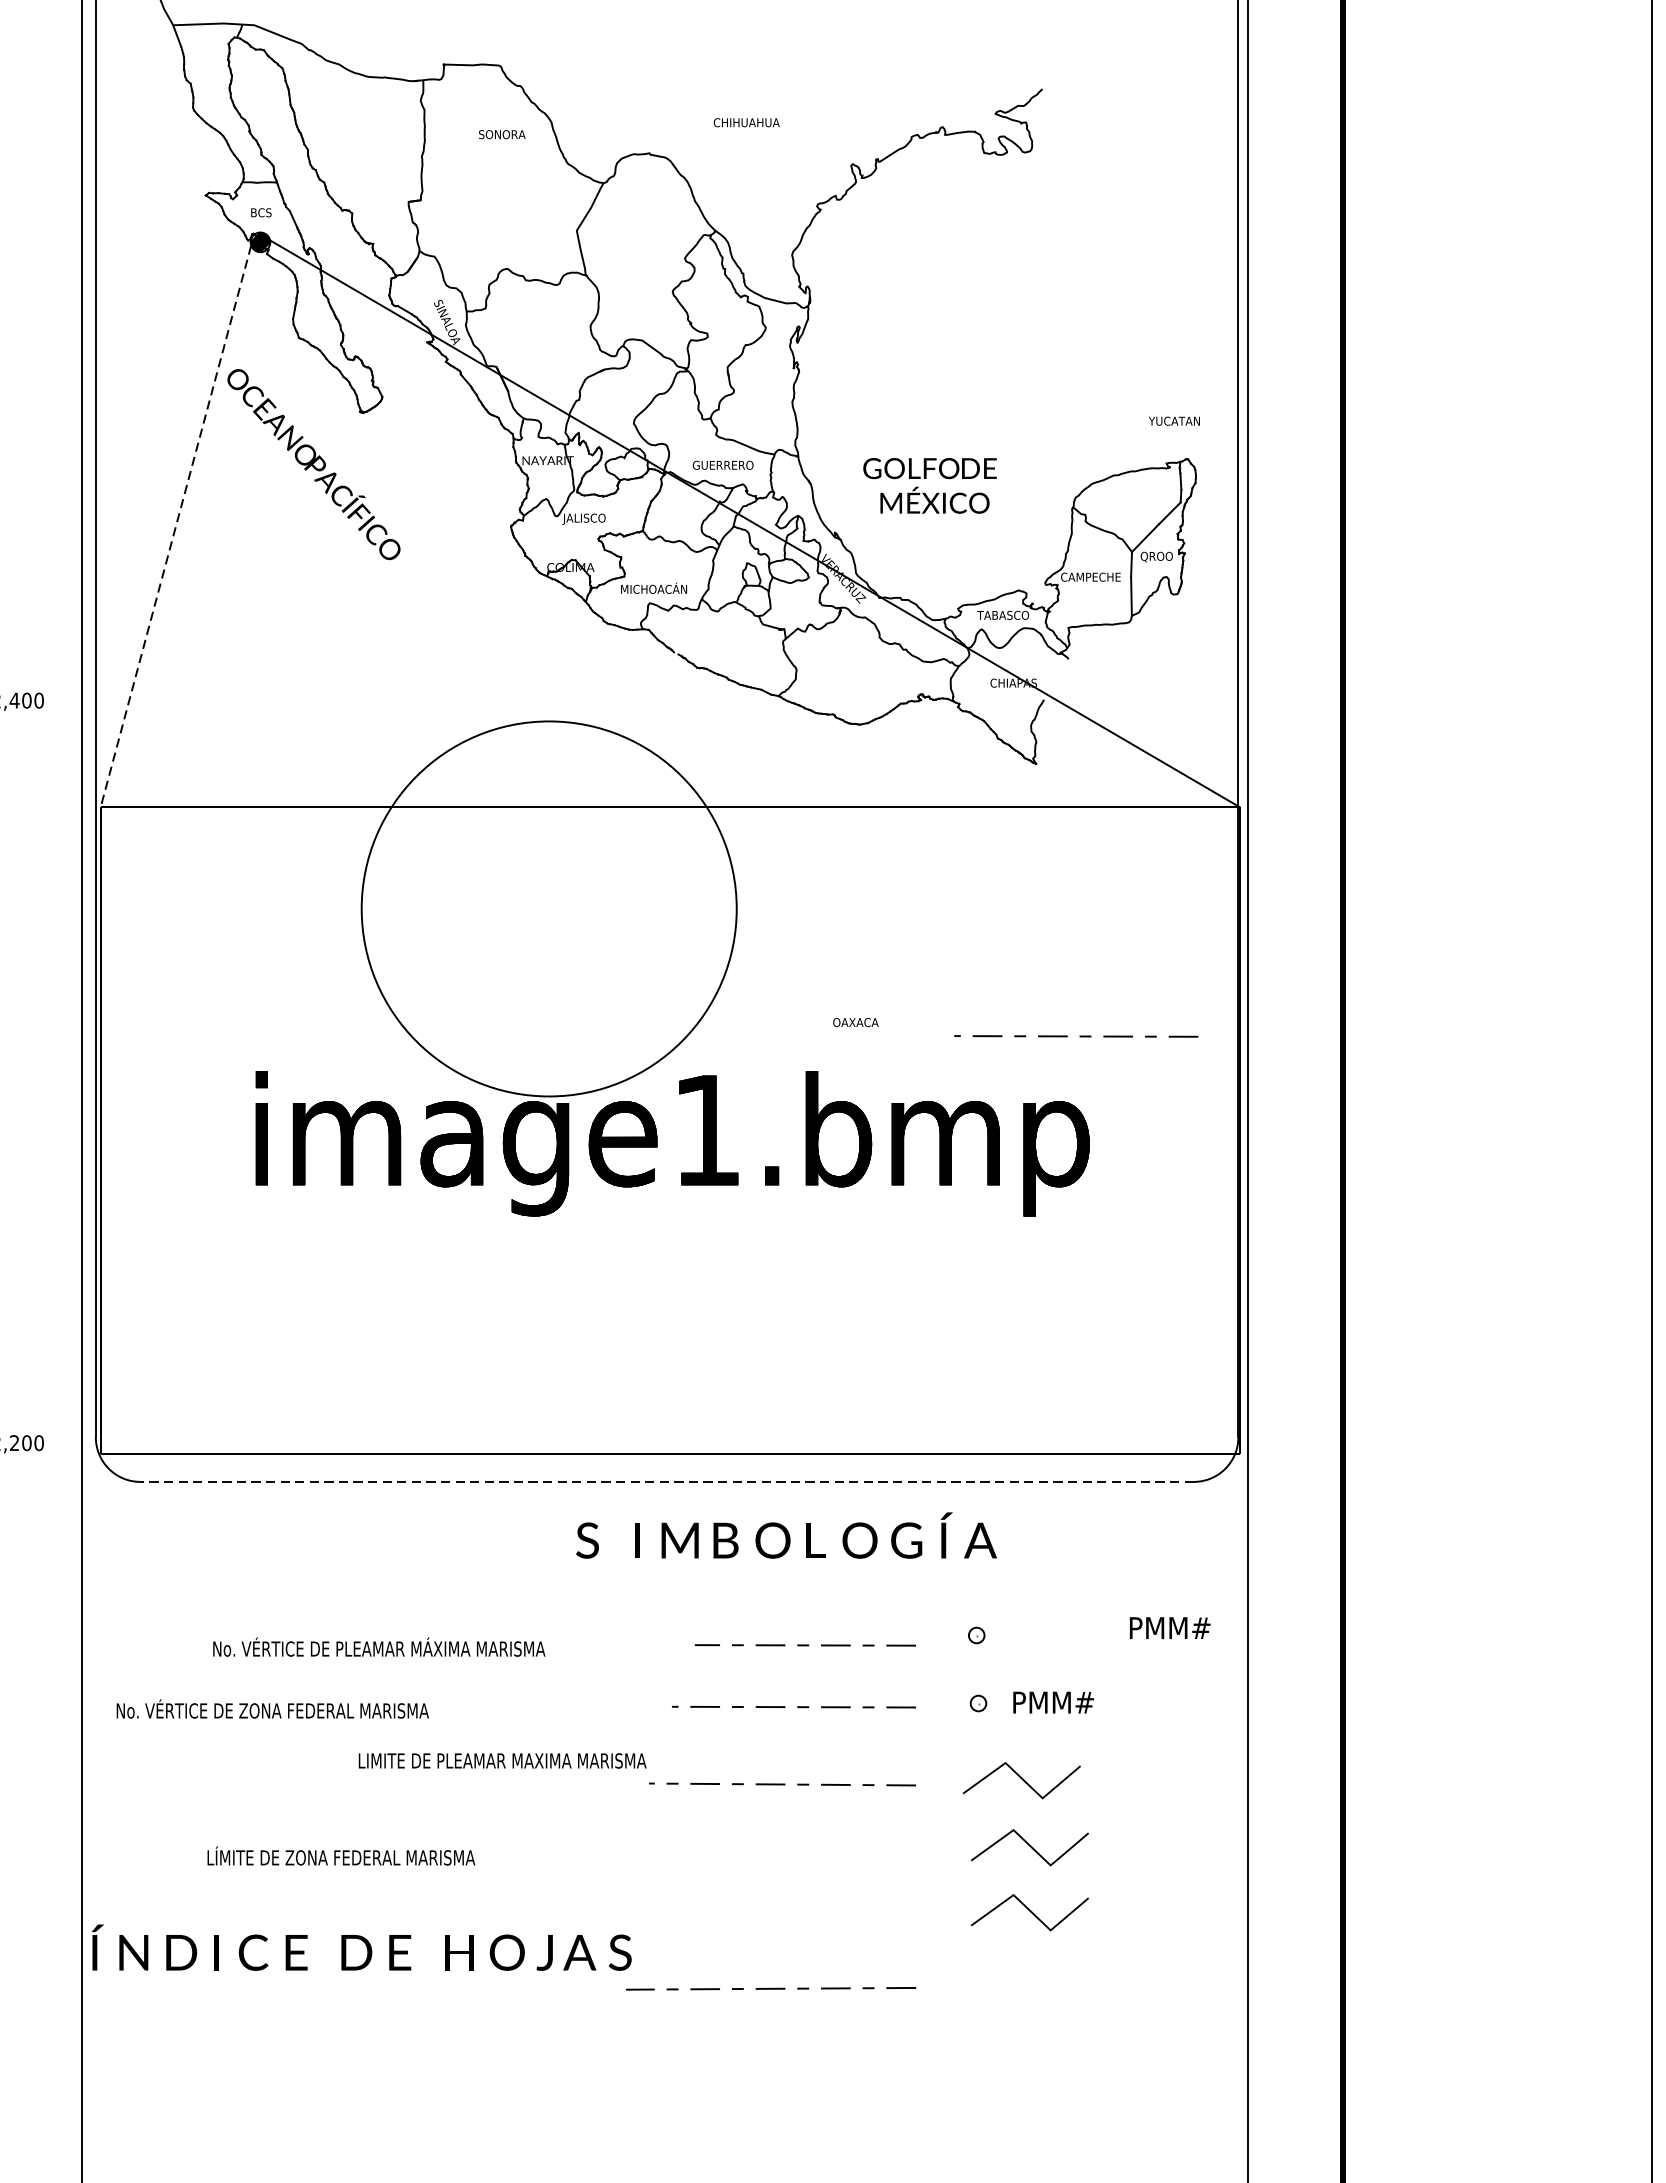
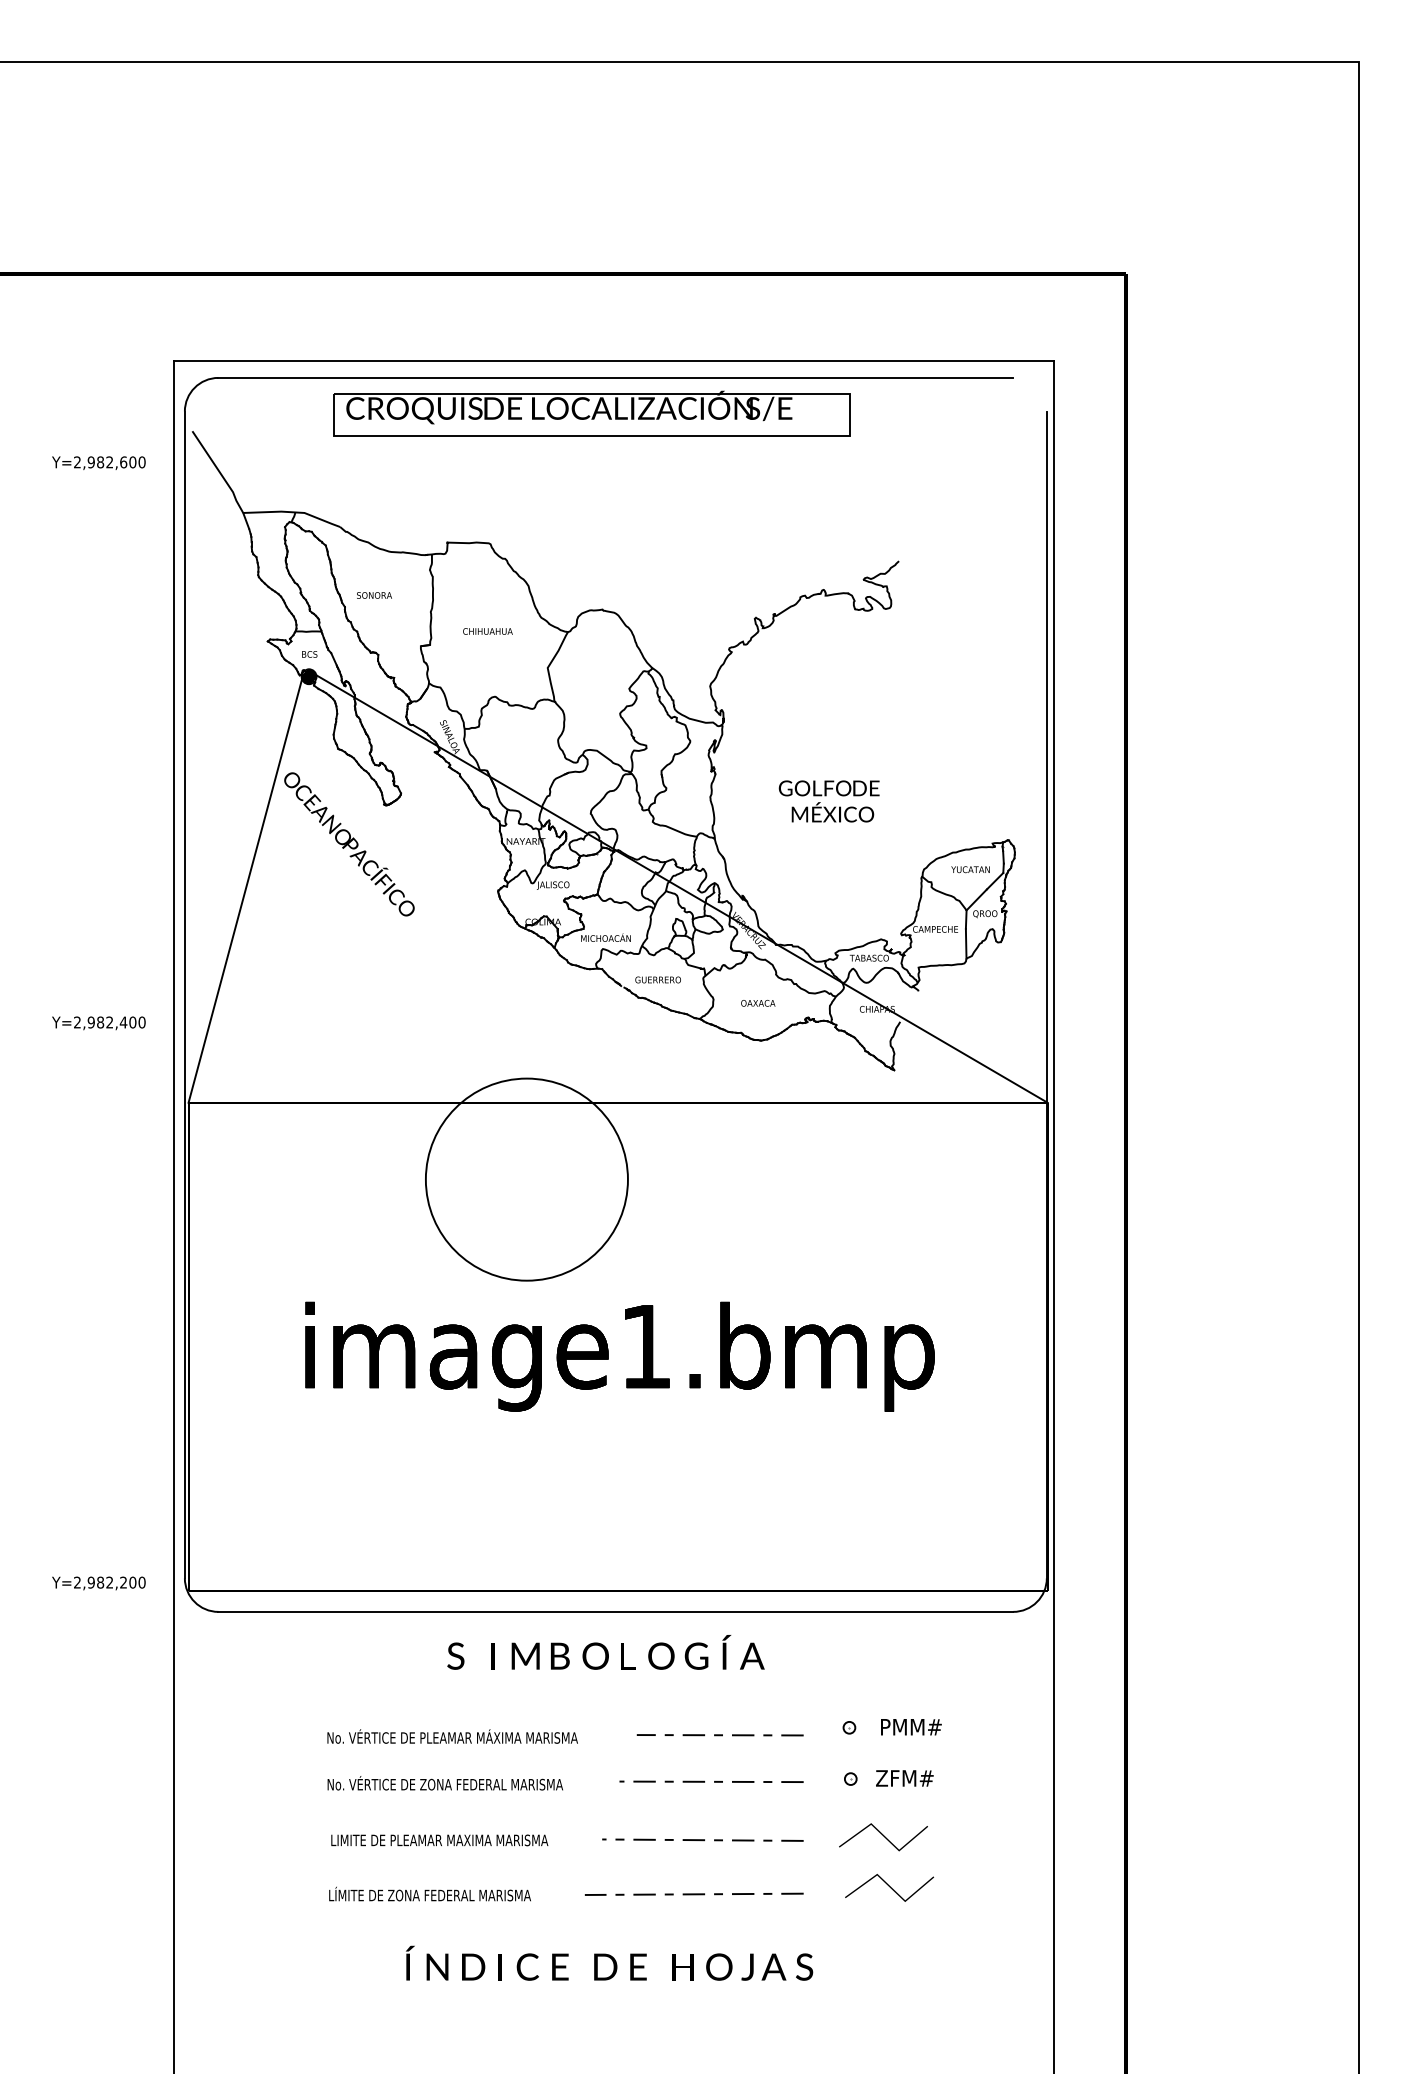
text: (746, 122) -> (487, 631), moved
text: (502, 134) -> (374, 595), moved
text: (1174, 420) -> (970, 869), moved
text: (722, 464) -> (657, 979), moved
text: (929, 485) -> (828, 801), moved
line: (176, 527) -> (245, 891), dashed -> solid
circle: (548, 908) -> (526, 1179), size x0.71
text: (856, 1022) -> (758, 1003), moved
line: (1080, 1036) -> (927, 1275), removed
line: (666, 1481) -> (615, 1611), dashed -> solid
text: (785, 1535) -> (605, 1652), moved
text: (1170, 1628) -> (911, 1727), moved
text: (379, 1647) -> (452, 1736), moved
text: (1052, 1702) -> (906, 1778), PMM# -> ZFM#
text: (271, 1709) -> (444, 1783), moved
text: (502, 1761) -> (439, 1840), moved
text: (340, 1855) -> (429, 1893), moved
line: (1029, 1912) -> (889, 1936), removed
text: (361, 1946) -> (609, 1962), moved
line: (770, 1987) -> (693, 1893), moved

